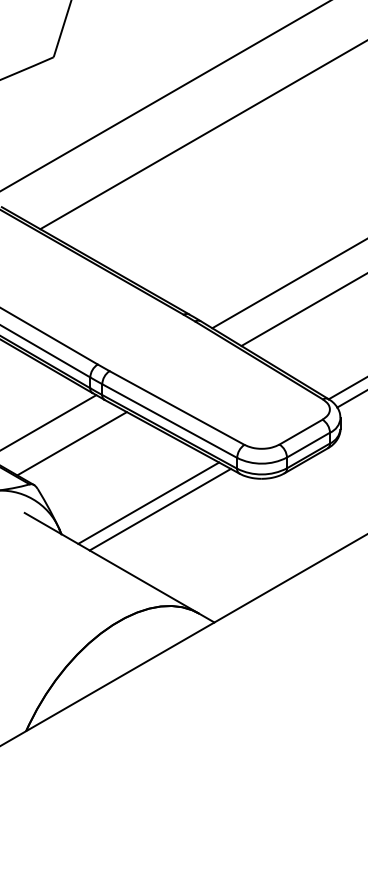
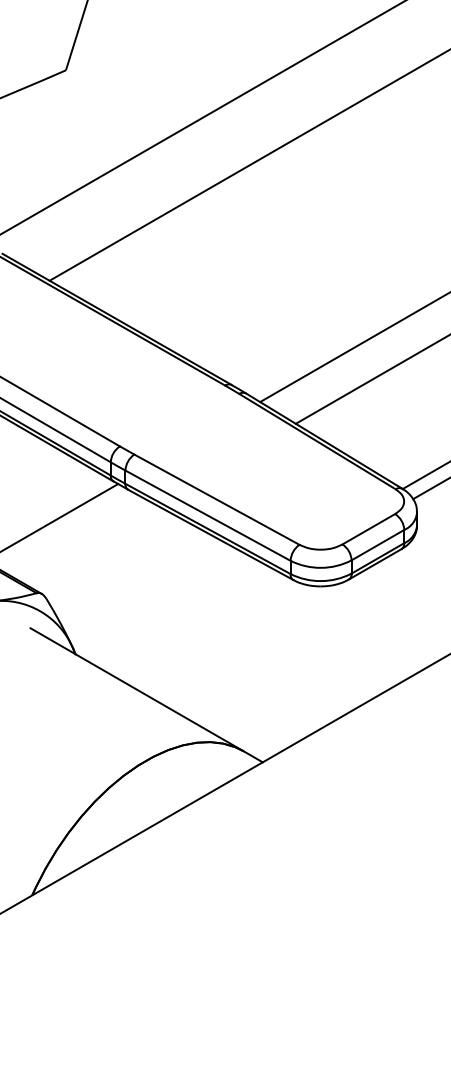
line: (71, 443) -> (87, 543), removed
line: (148, 502) -> (182, 615), removed
line: (159, 509) -> (195, 623), removed

